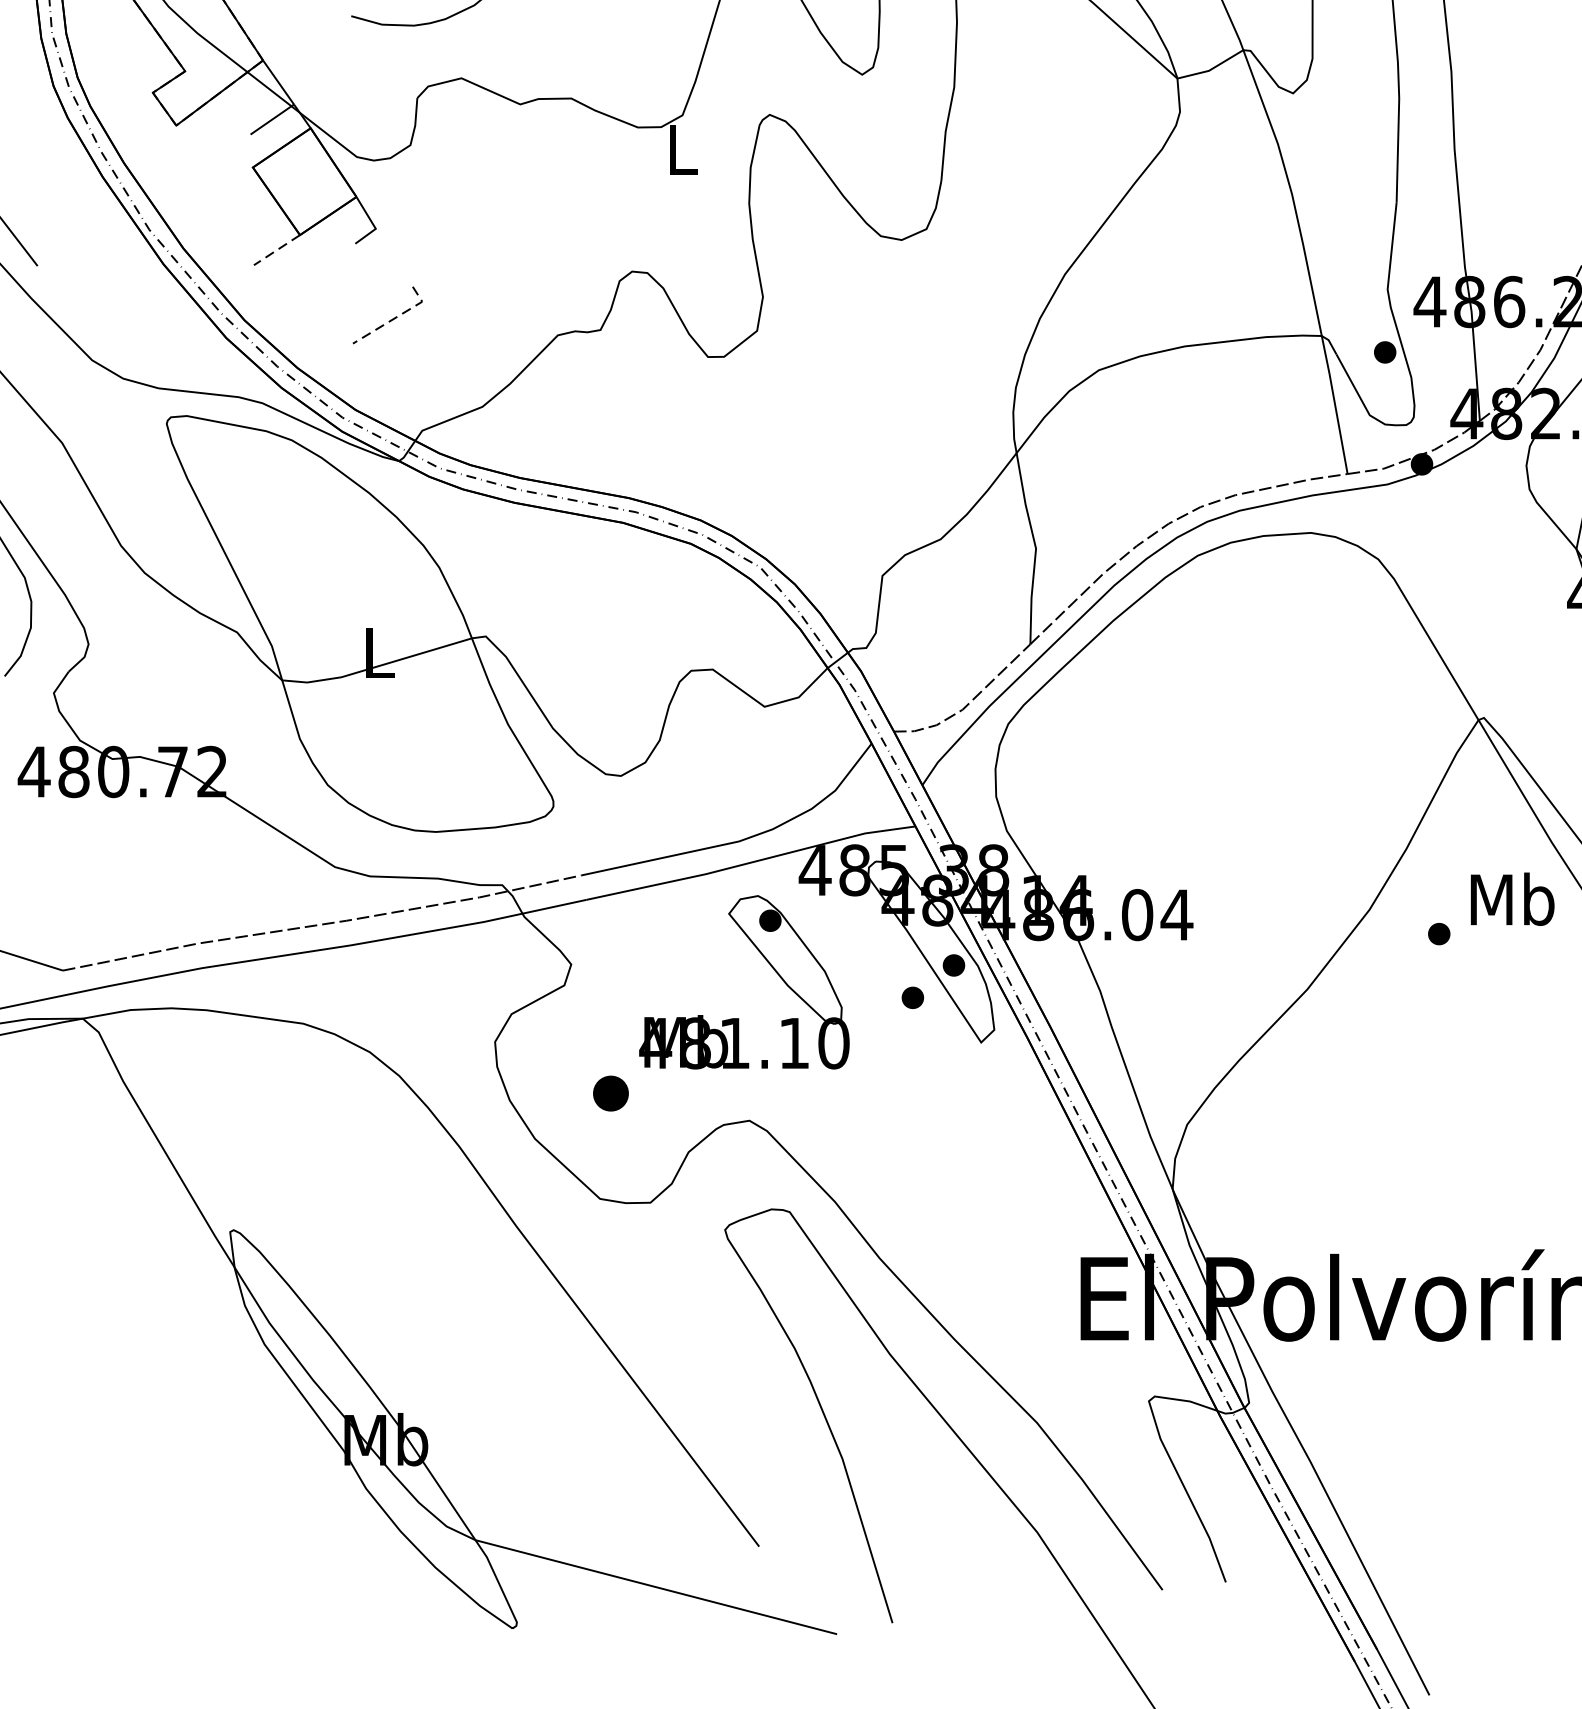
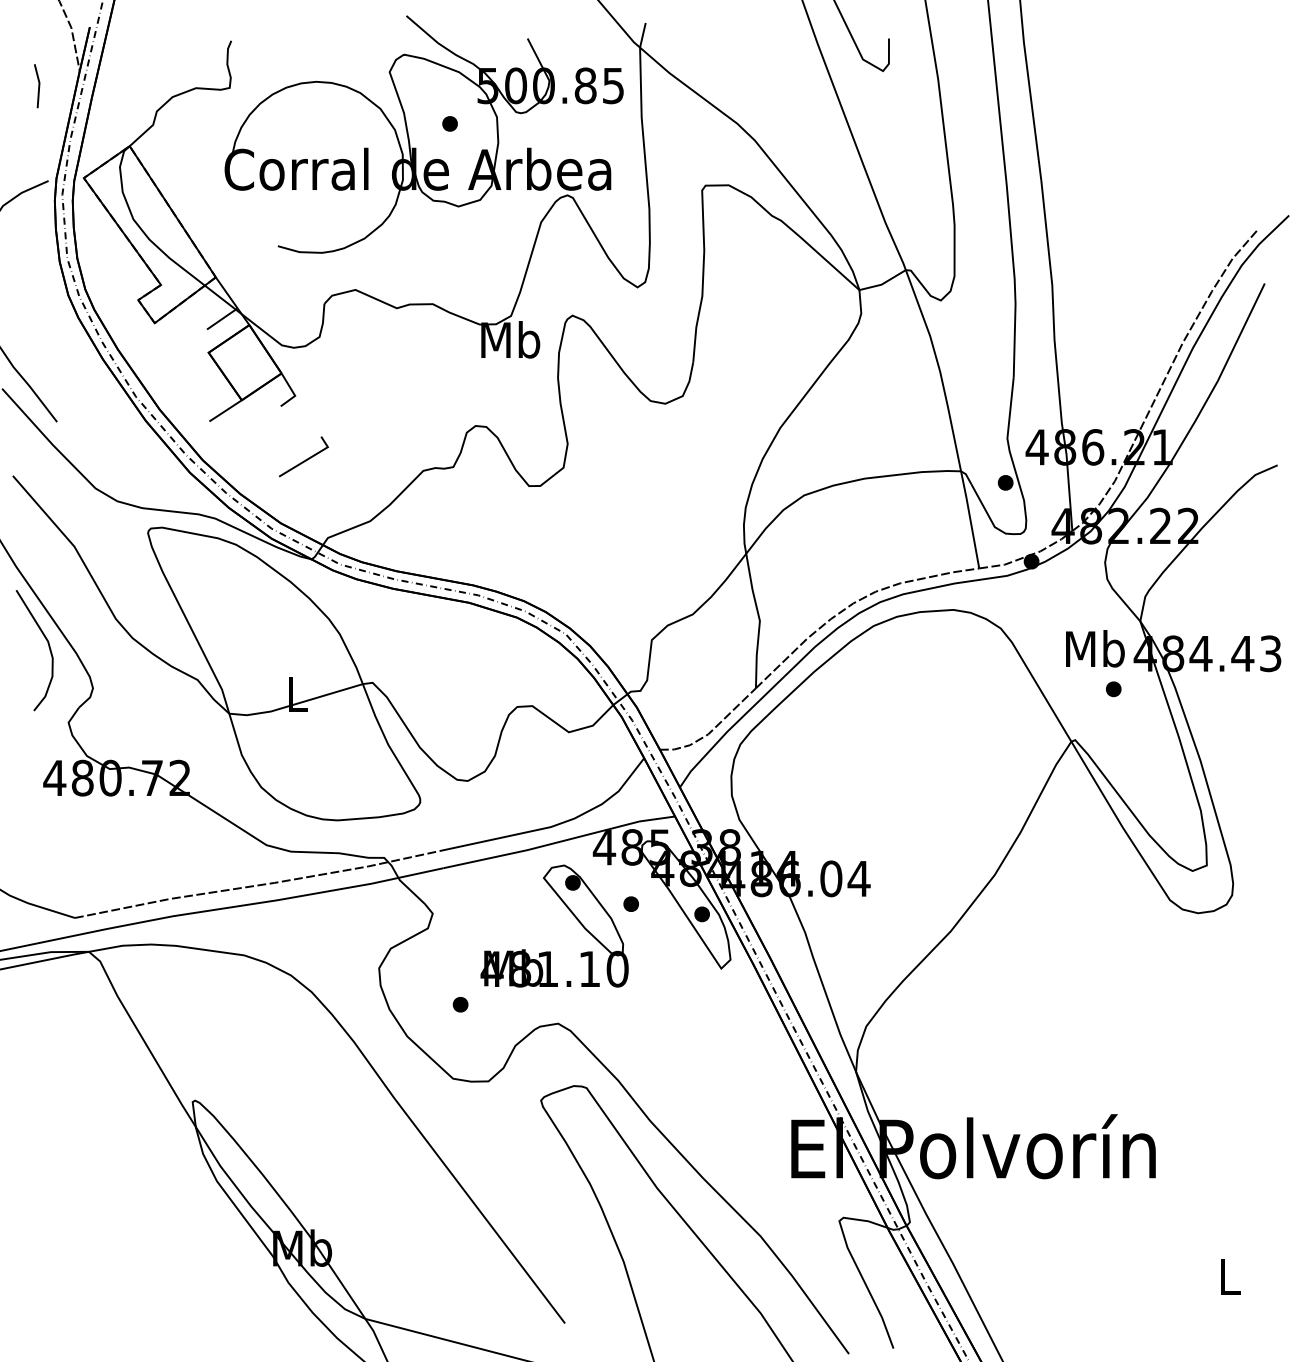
text: (681, 148) -> (510, 339), L -> Mb
line: (276, 251) -> (225, 411), dashed -> solid
line: (396, 317) -> (309, 458), dashed -> solid
text: (1512, 898) -> (1095, 648), moved
part: (1438, 932) -> (1113, 688), moved
part: (911, 996) -> (630, 903), moved
part: (610, 1093) -> (460, 1004), size x0.62

